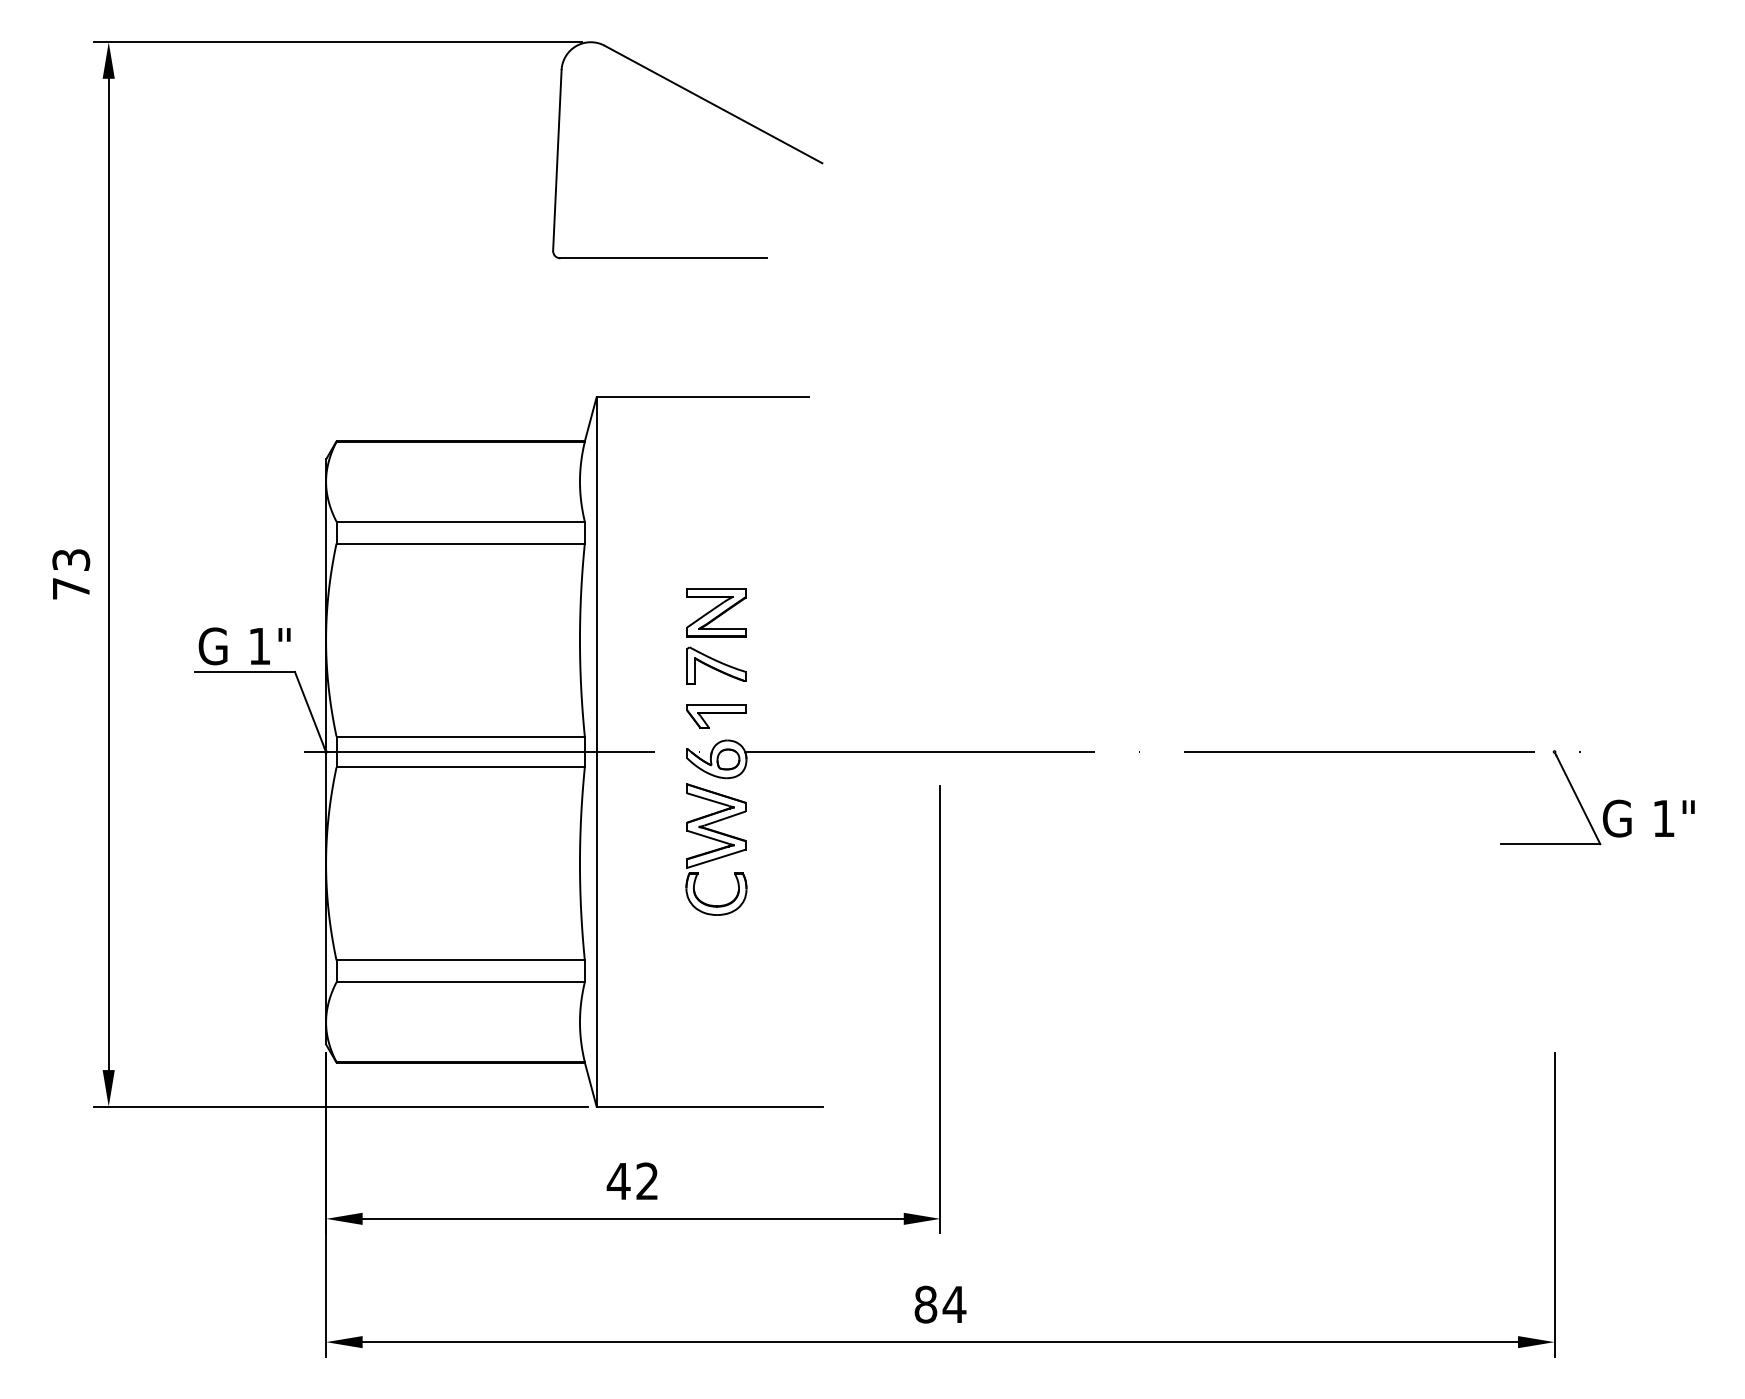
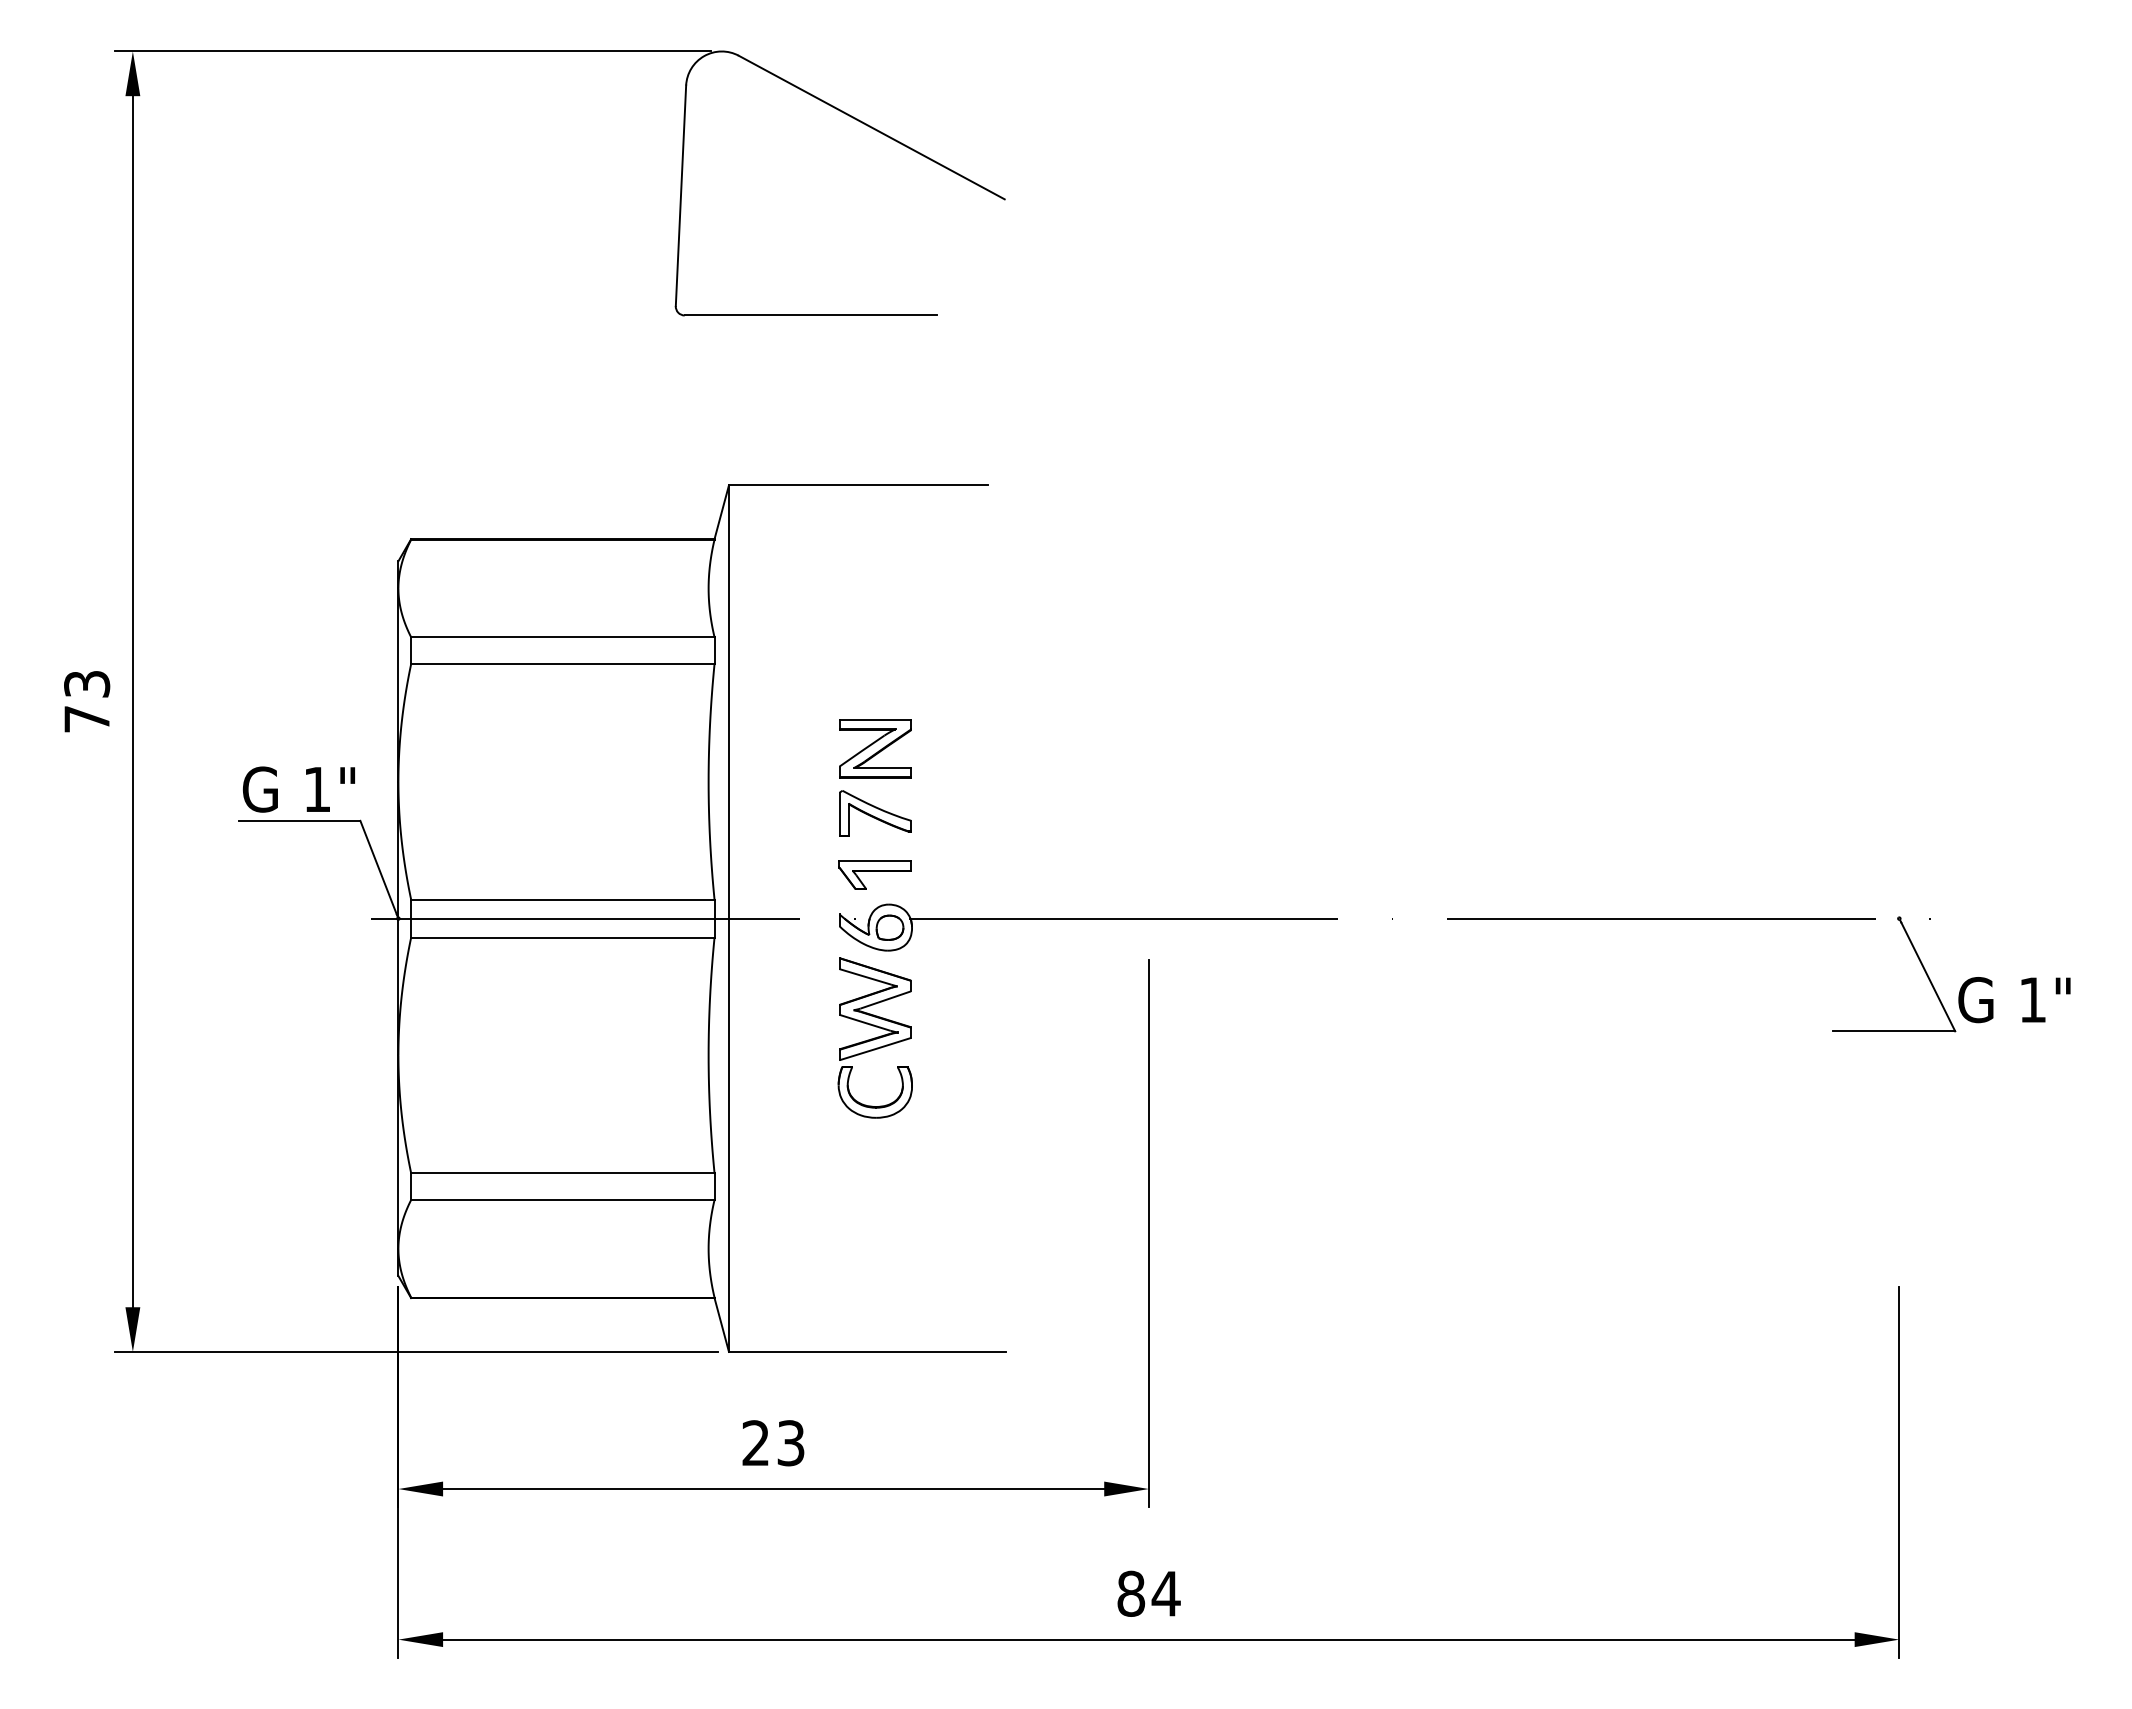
text: (632, 1181) -> (772, 1443), 42 -> 23

